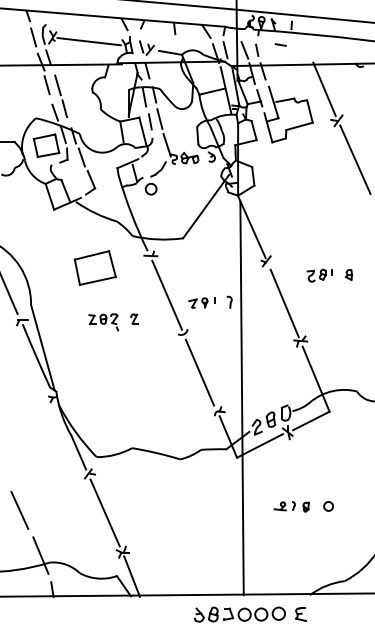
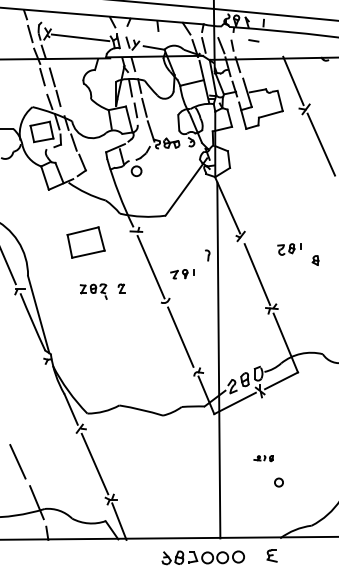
part: (348, 274) -> (315, 260), moved
part: (229, 301) -> (207, 254), moved
part: (291, 506) -> (263, 458), size x0.6
circle: (328, 506) -> (278, 482), moved
part: (239, 614) -> (202, 557), moved

